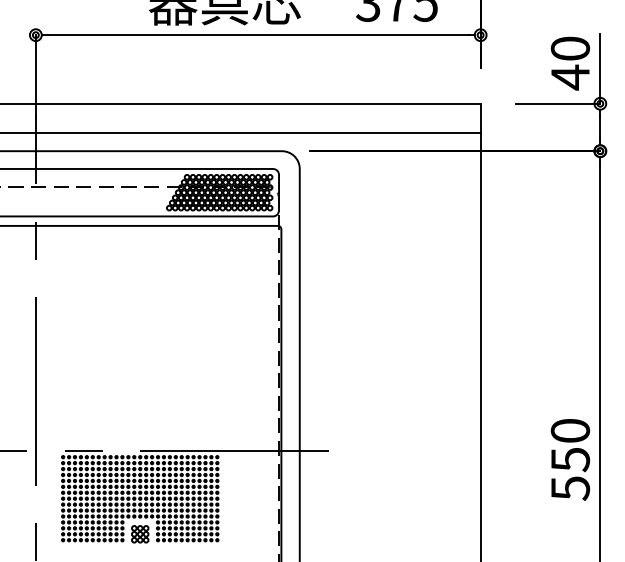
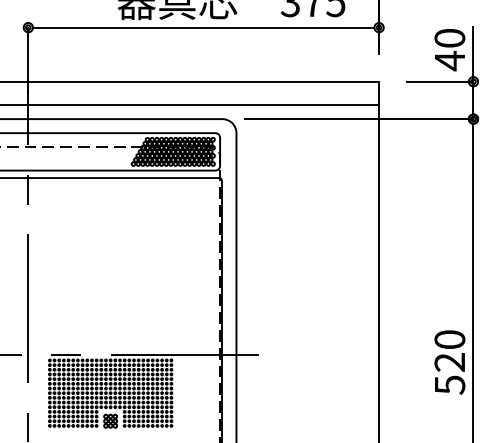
text: (570, 459) -> (449, 362), 550 -> 520

